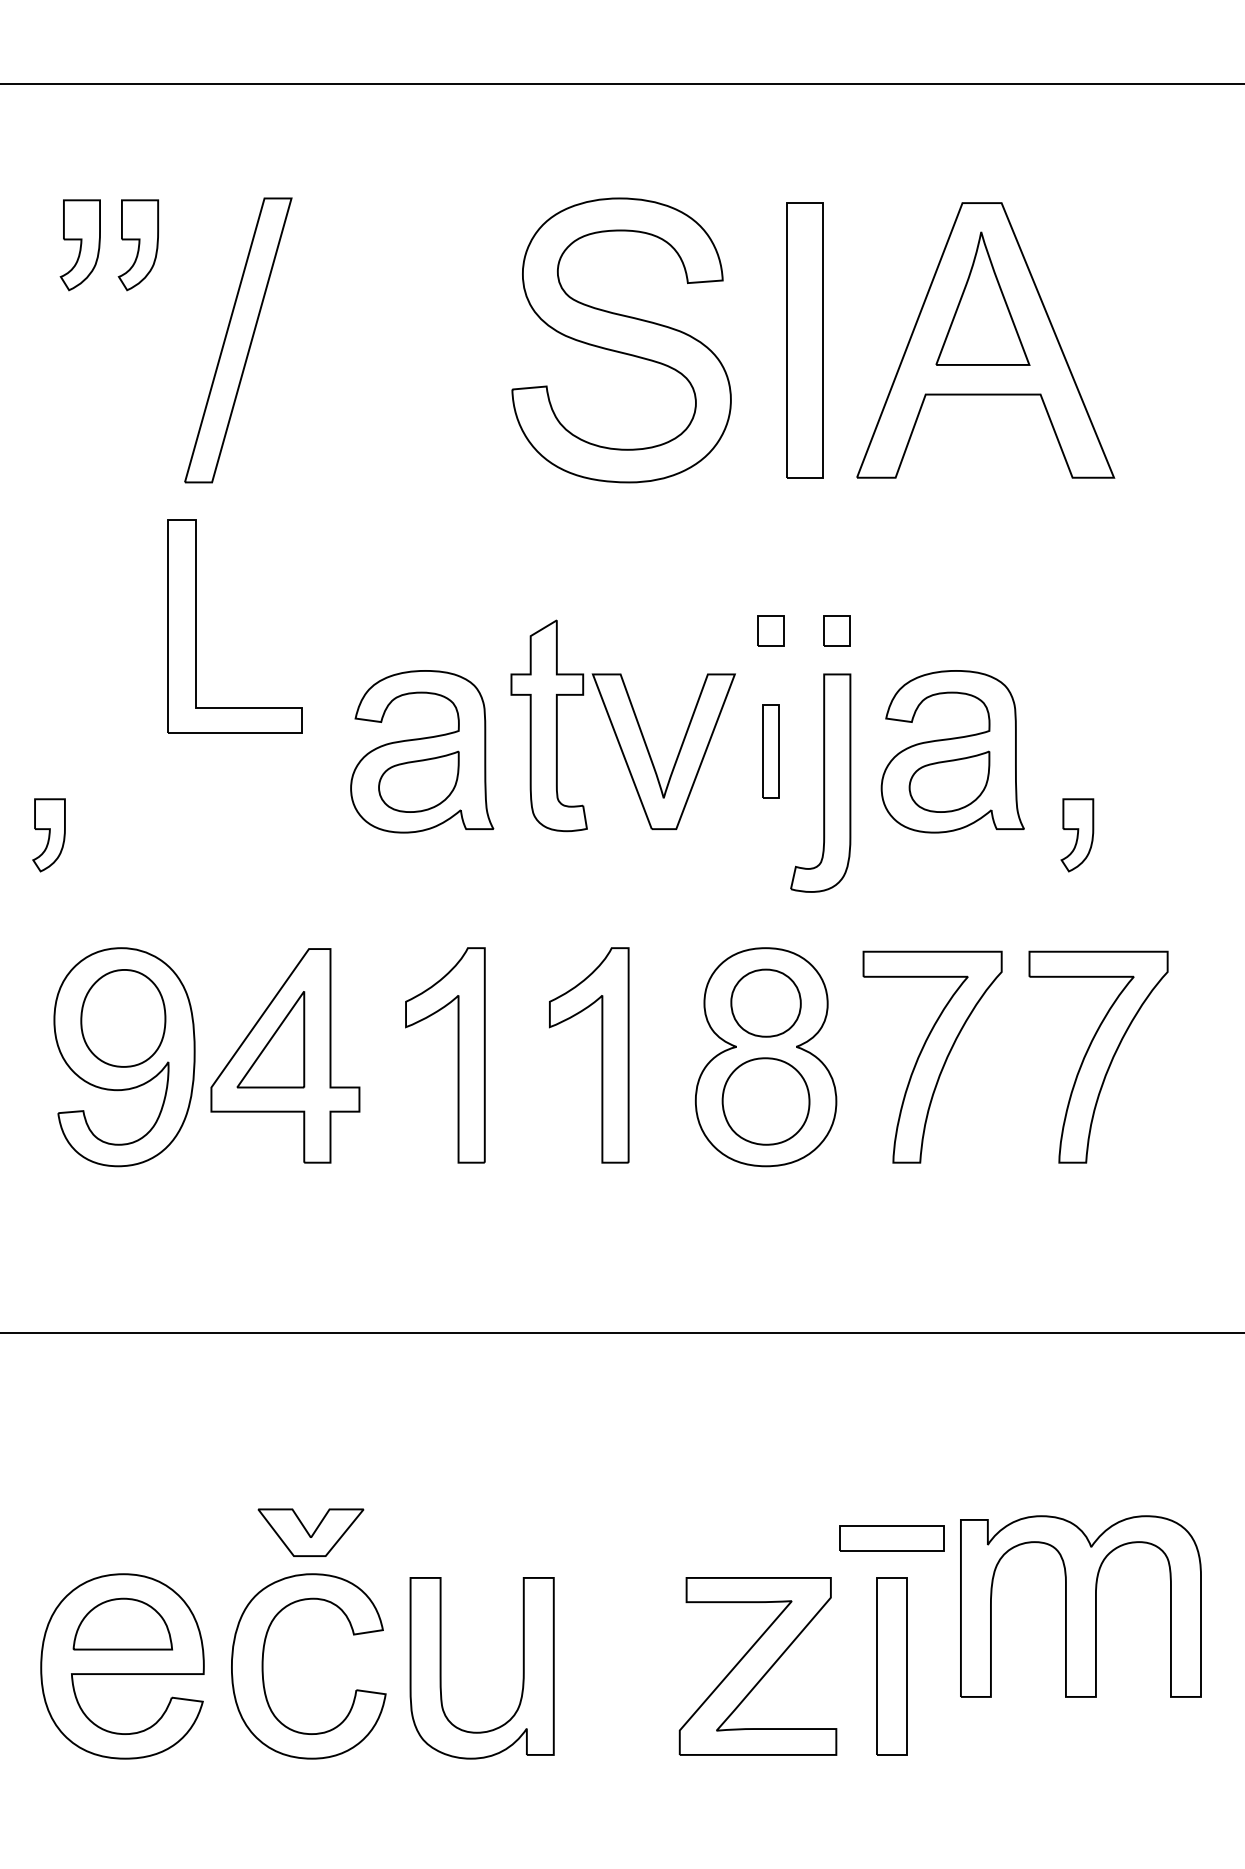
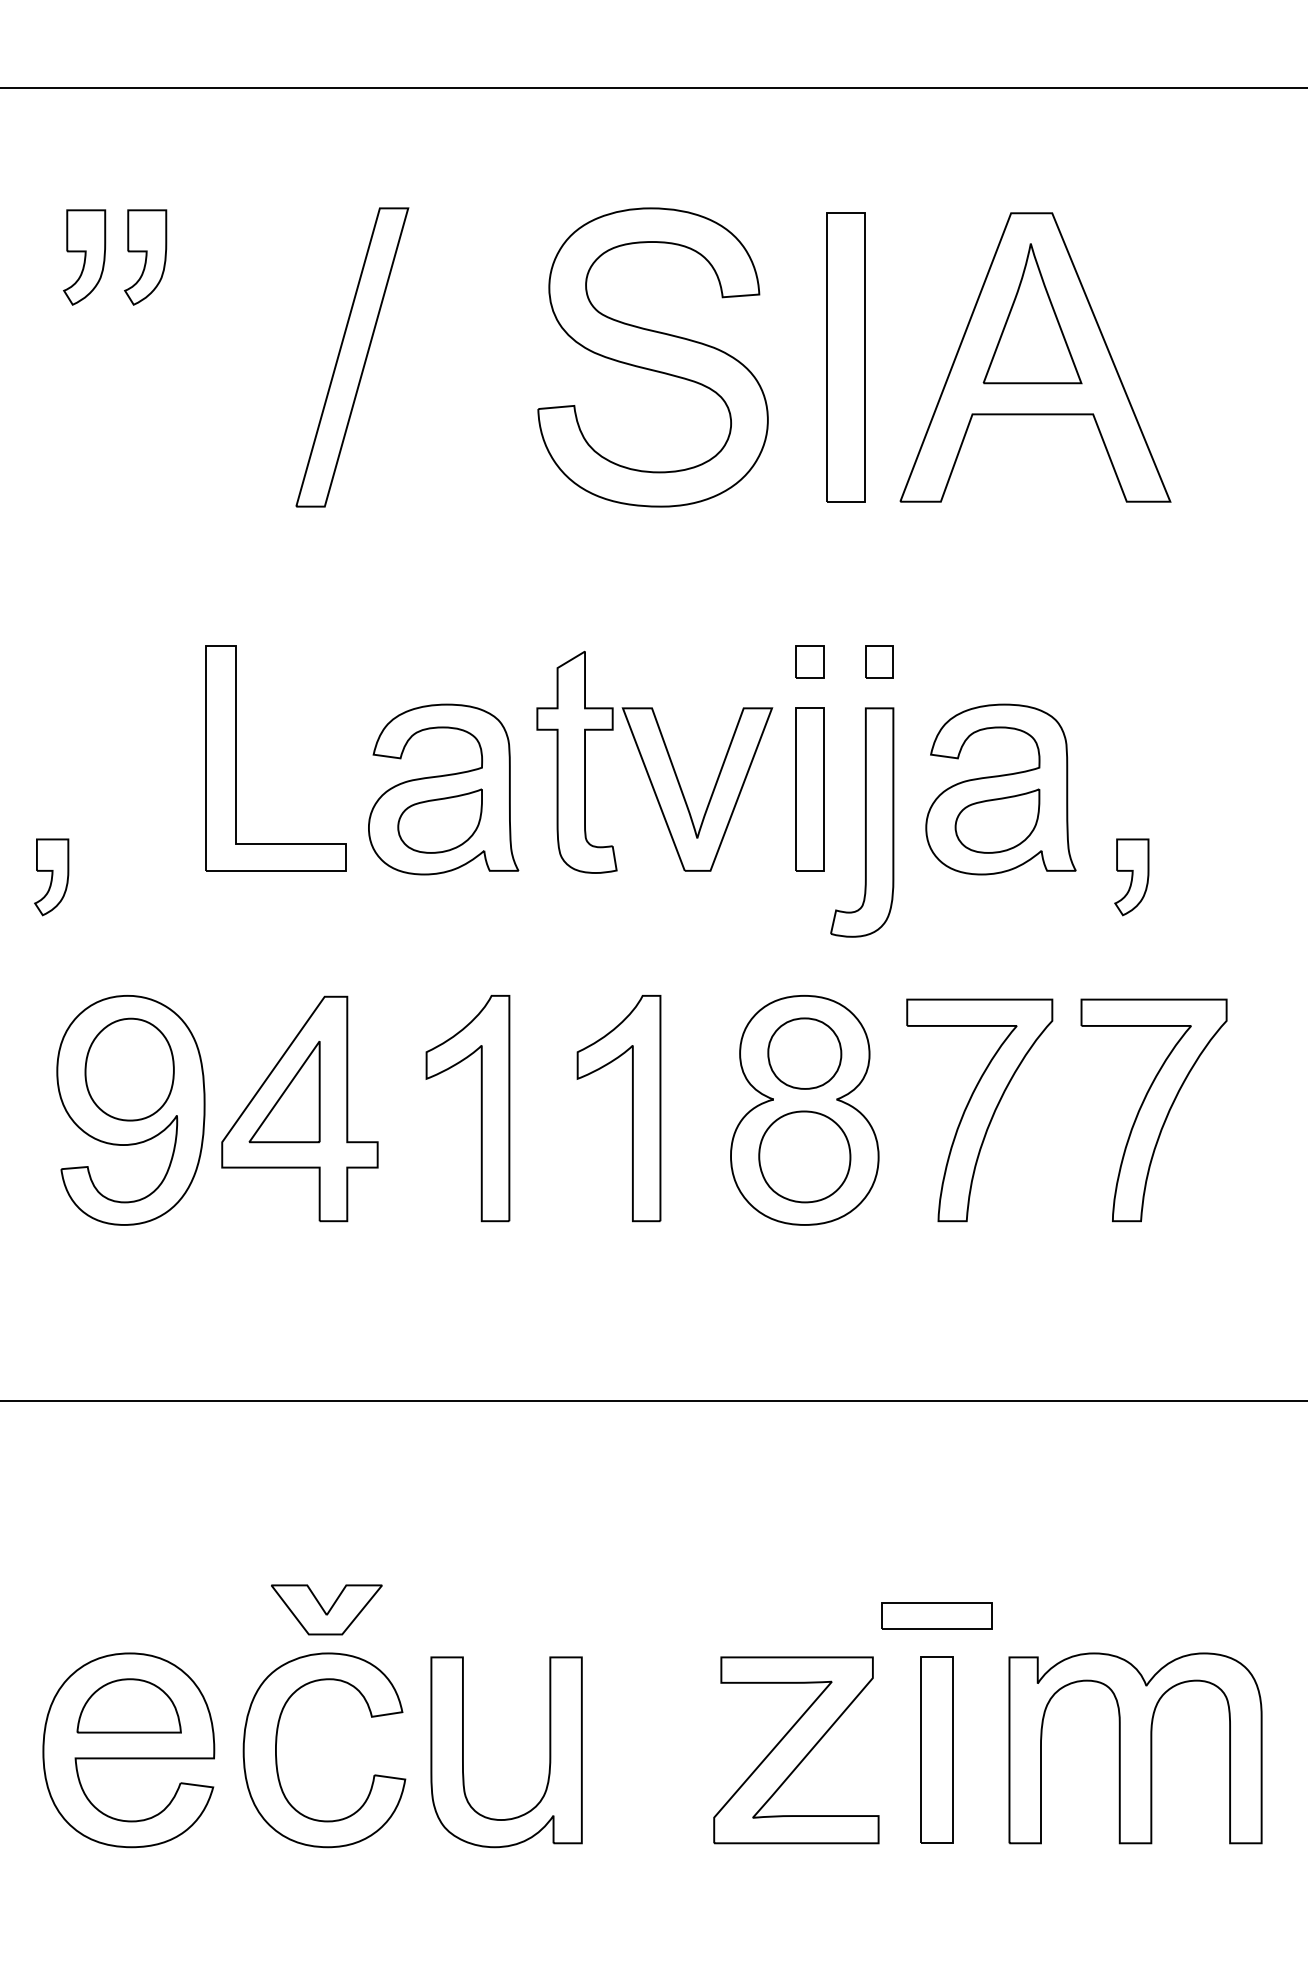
part: (238, 340) -> (352, 357), moved
part: (196, 626) -> (235, 758), moved
part: (770, 751) -> (809, 789), size x1.67
part: (1080, 1606) -> (1135, 1748), moved

